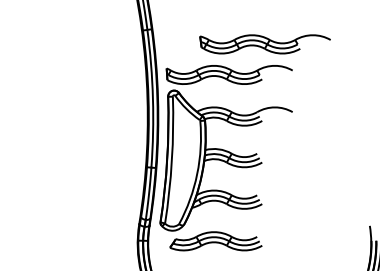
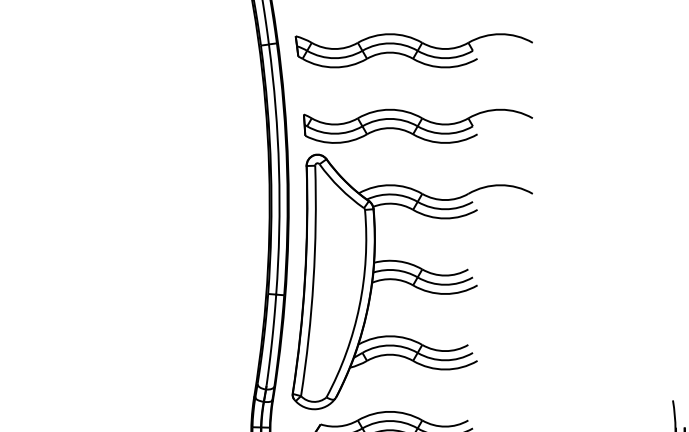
part: (264, 44) -> (412, 50), moved

